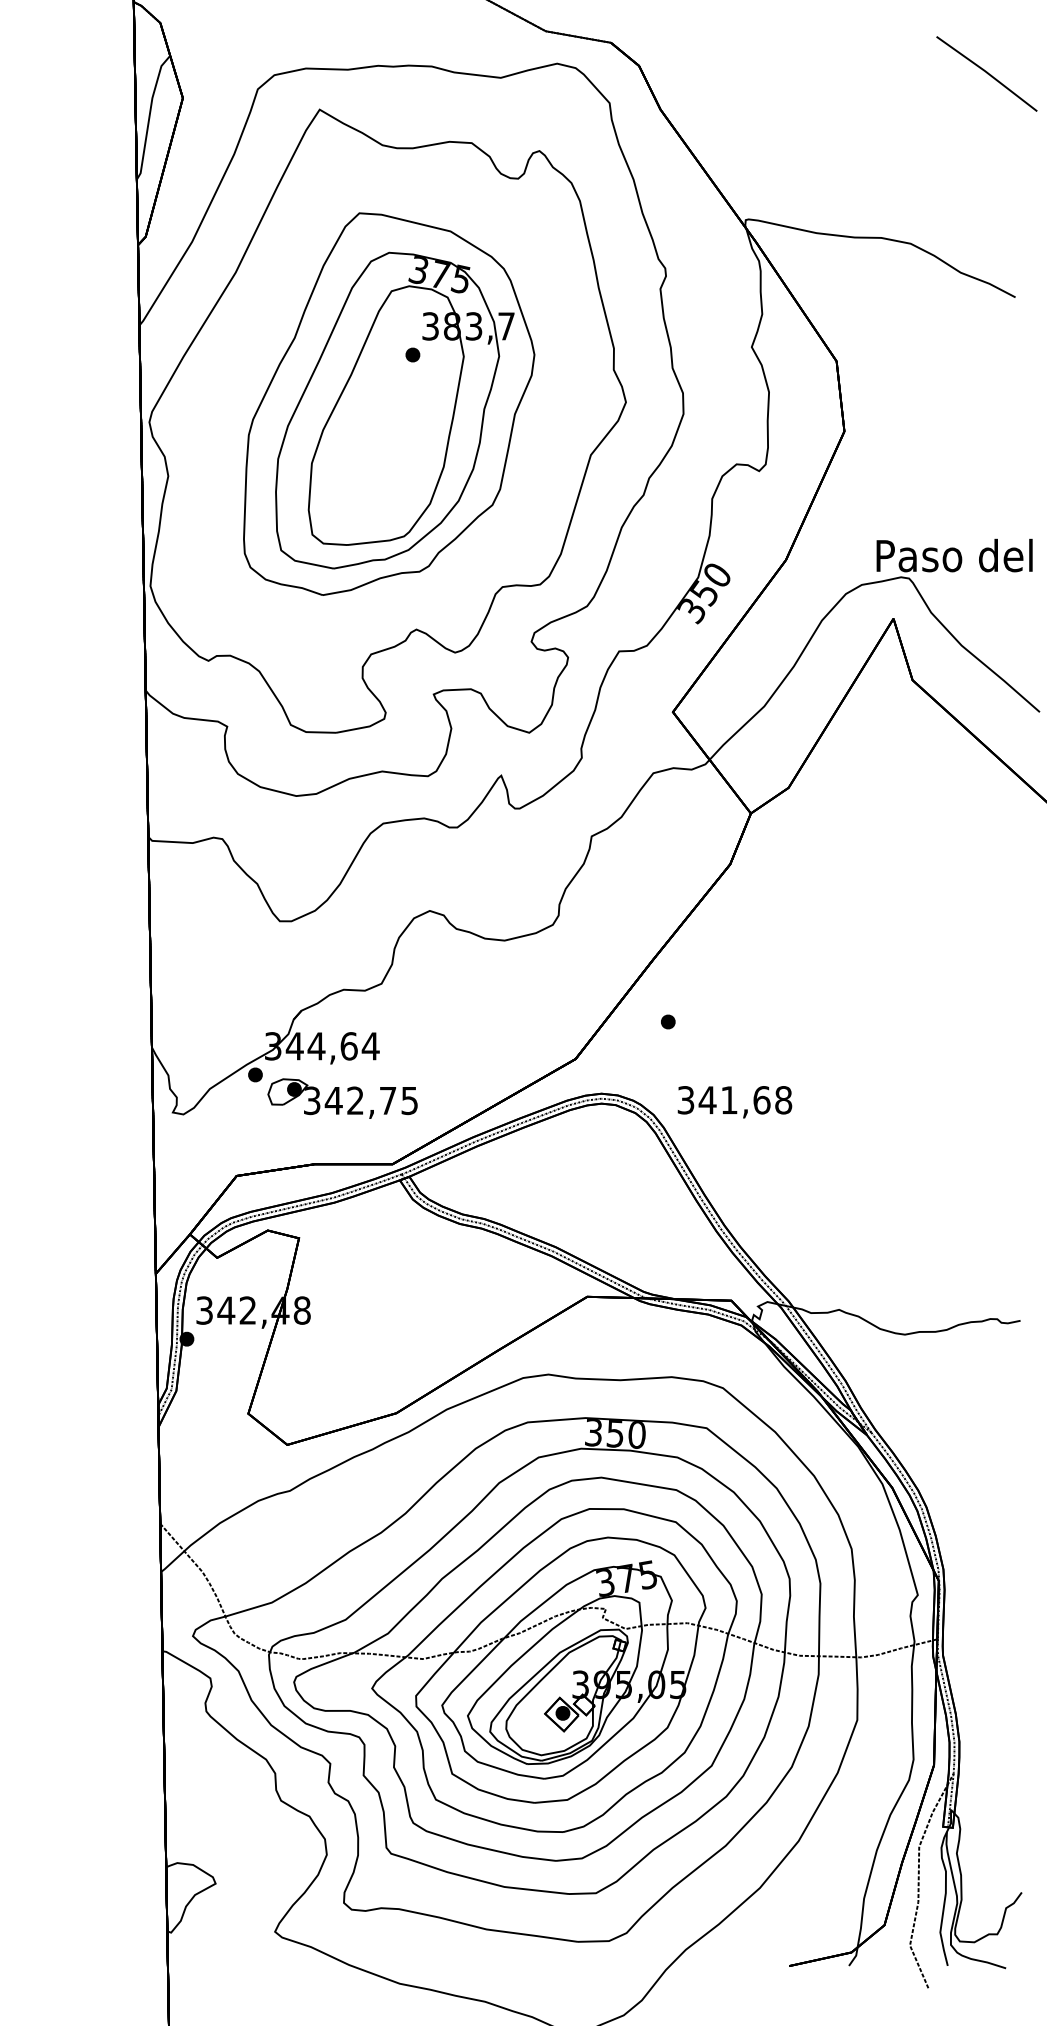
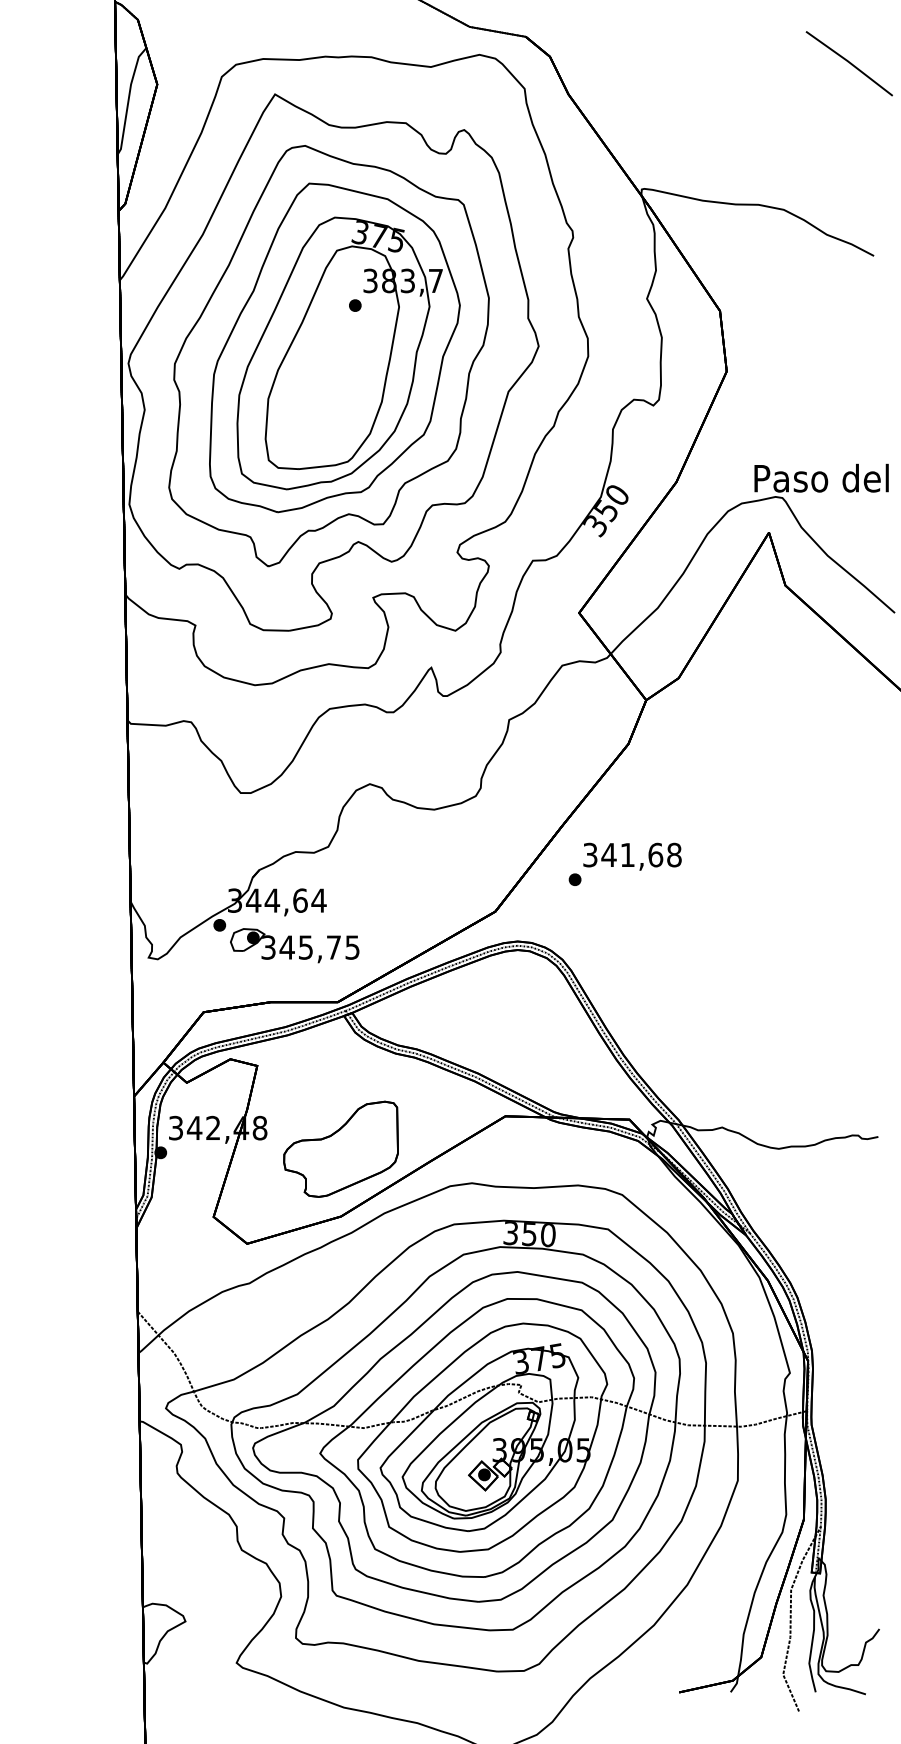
part: (381, 414) -> (328, 356), added
text: (355, 1100) -> (305, 947), 342,75 -> 345,75
text: (734, 1101) -> (632, 856), moved
part: (395, 1334) -> (340, 1148), added

